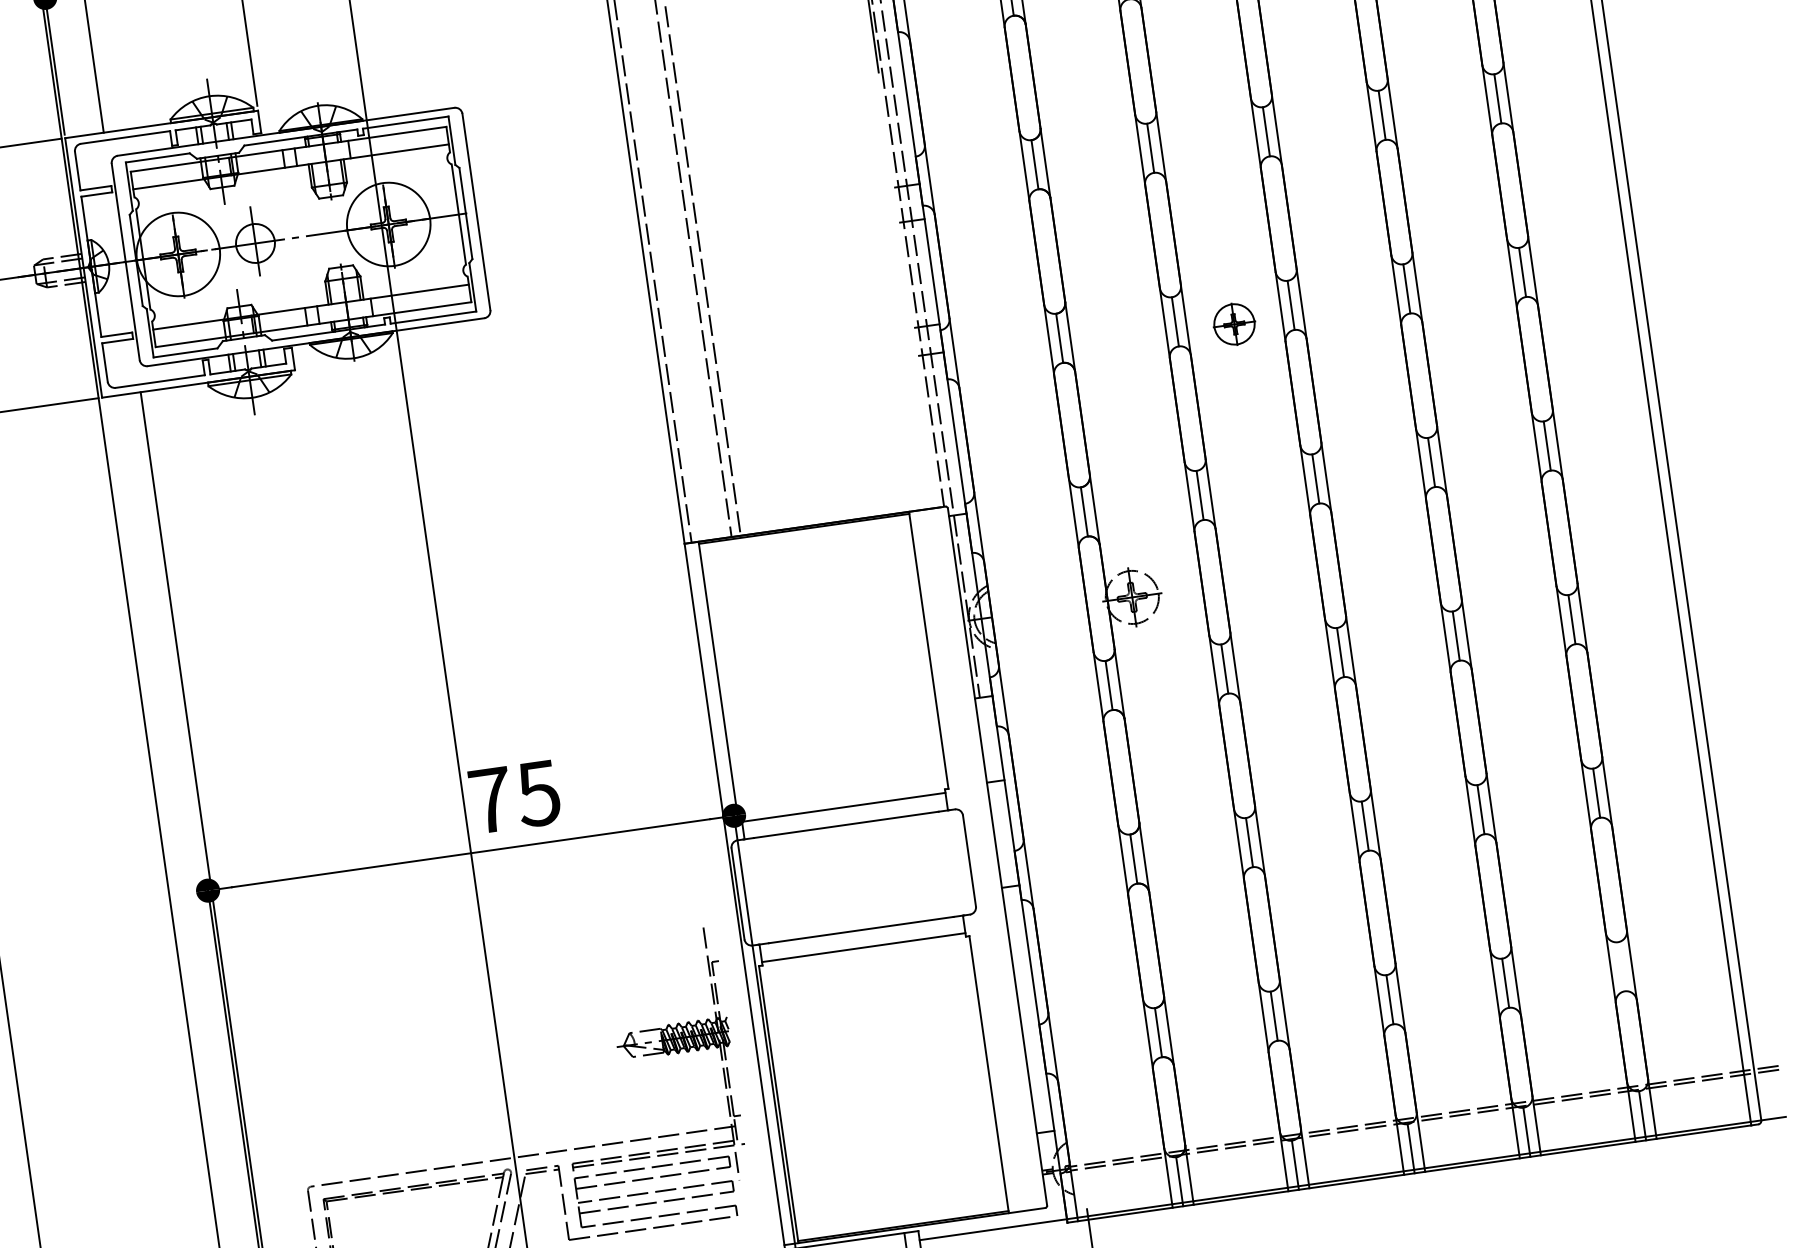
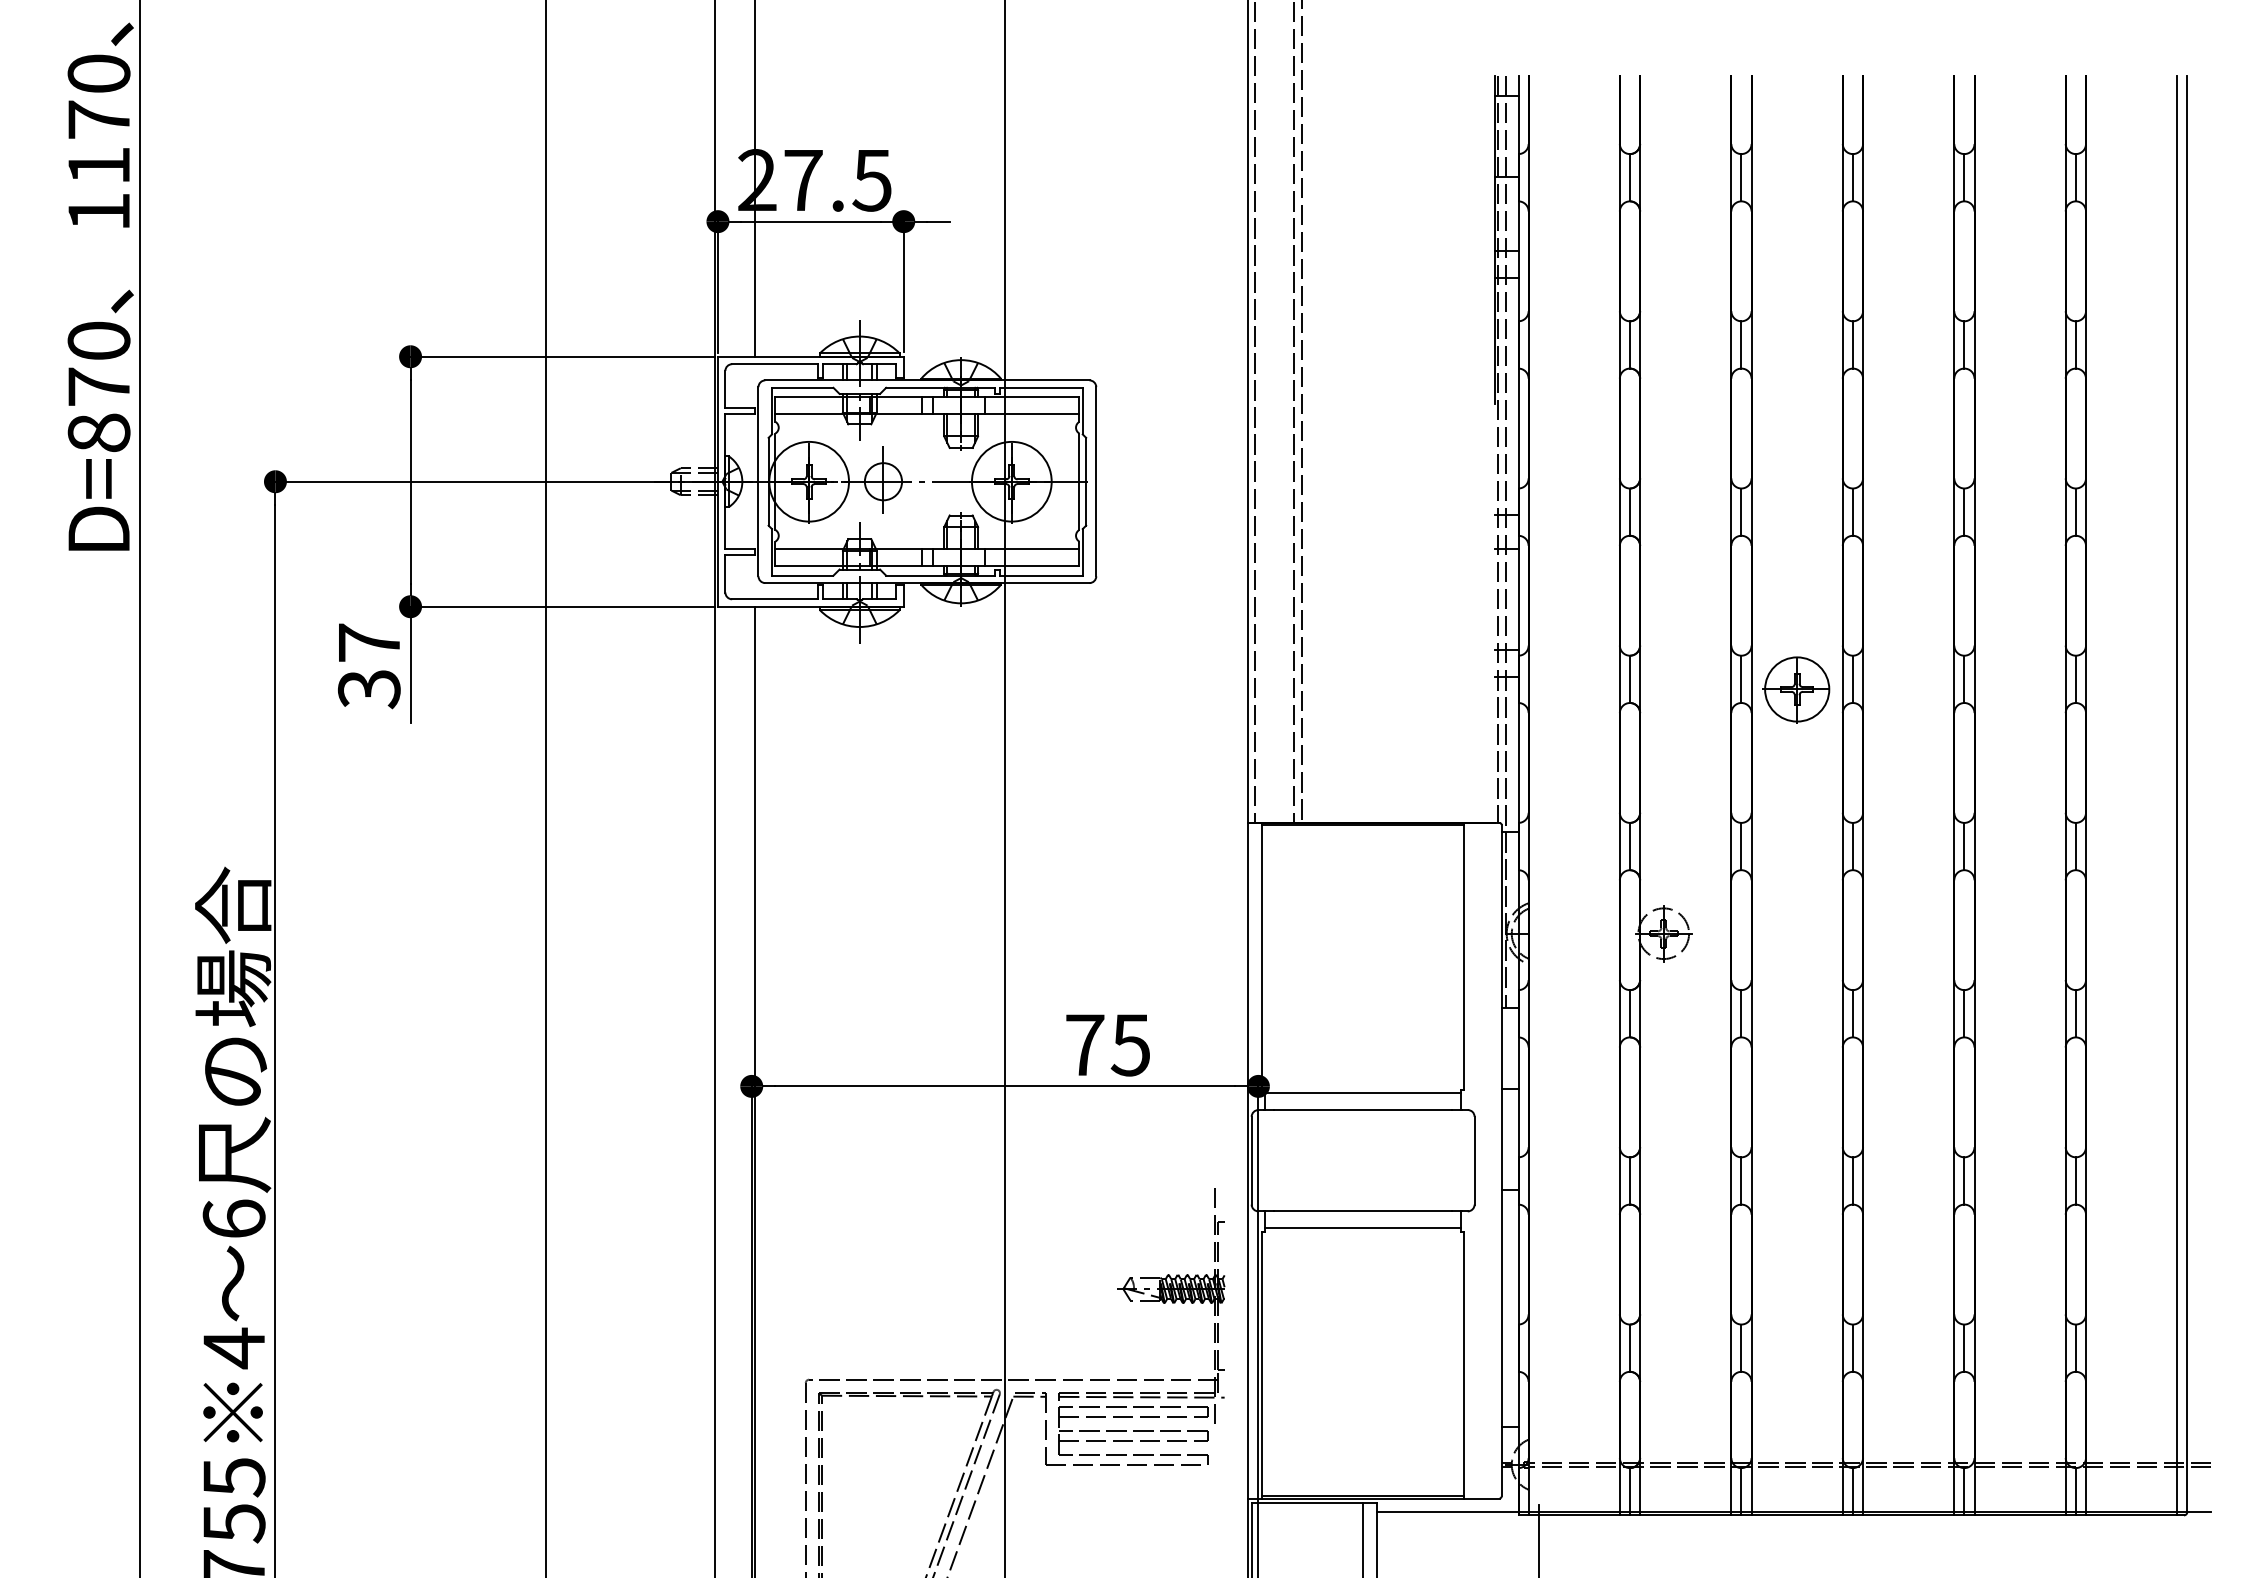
part: (1234, 324) -> (1796, 689), size x1.67
text: (514, 797) -> (1107, 1045), moved
line: (1620, 966) -> (2075, 1347), added

